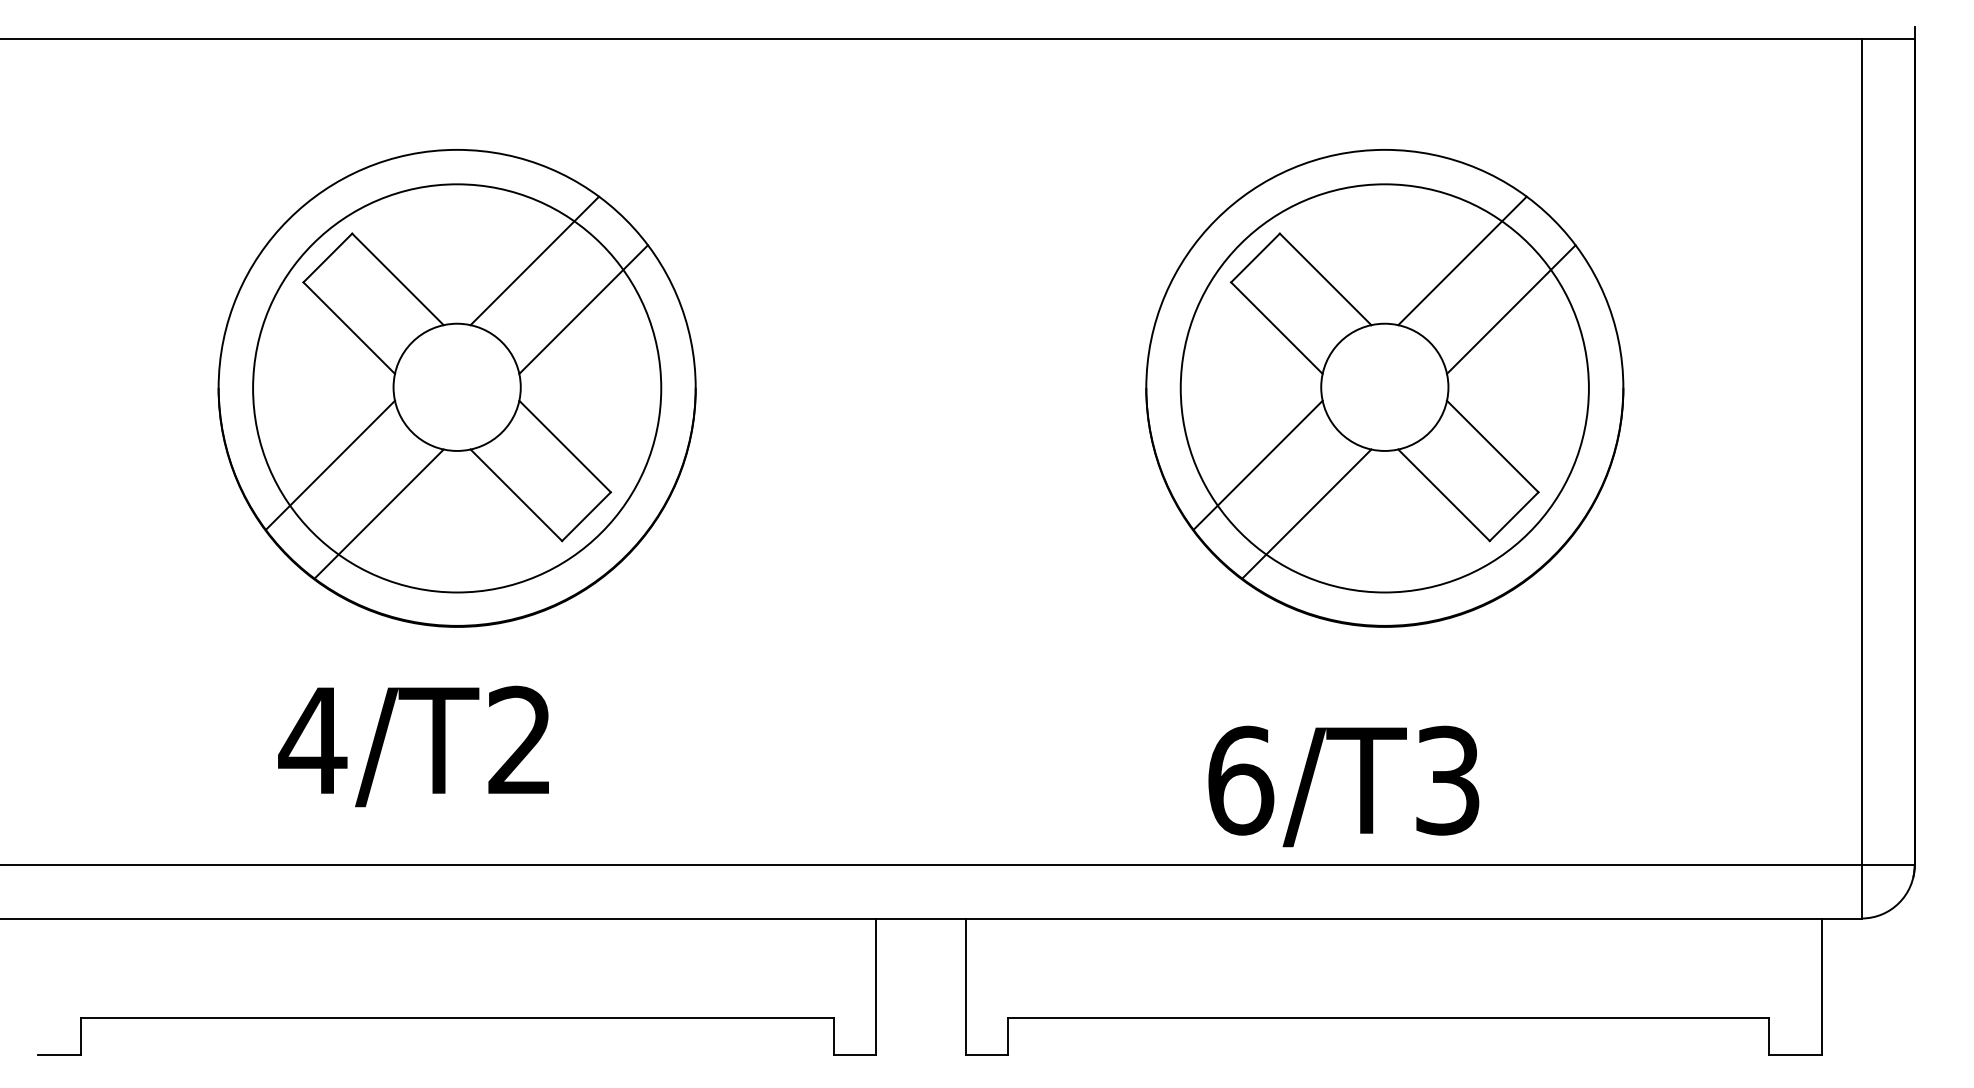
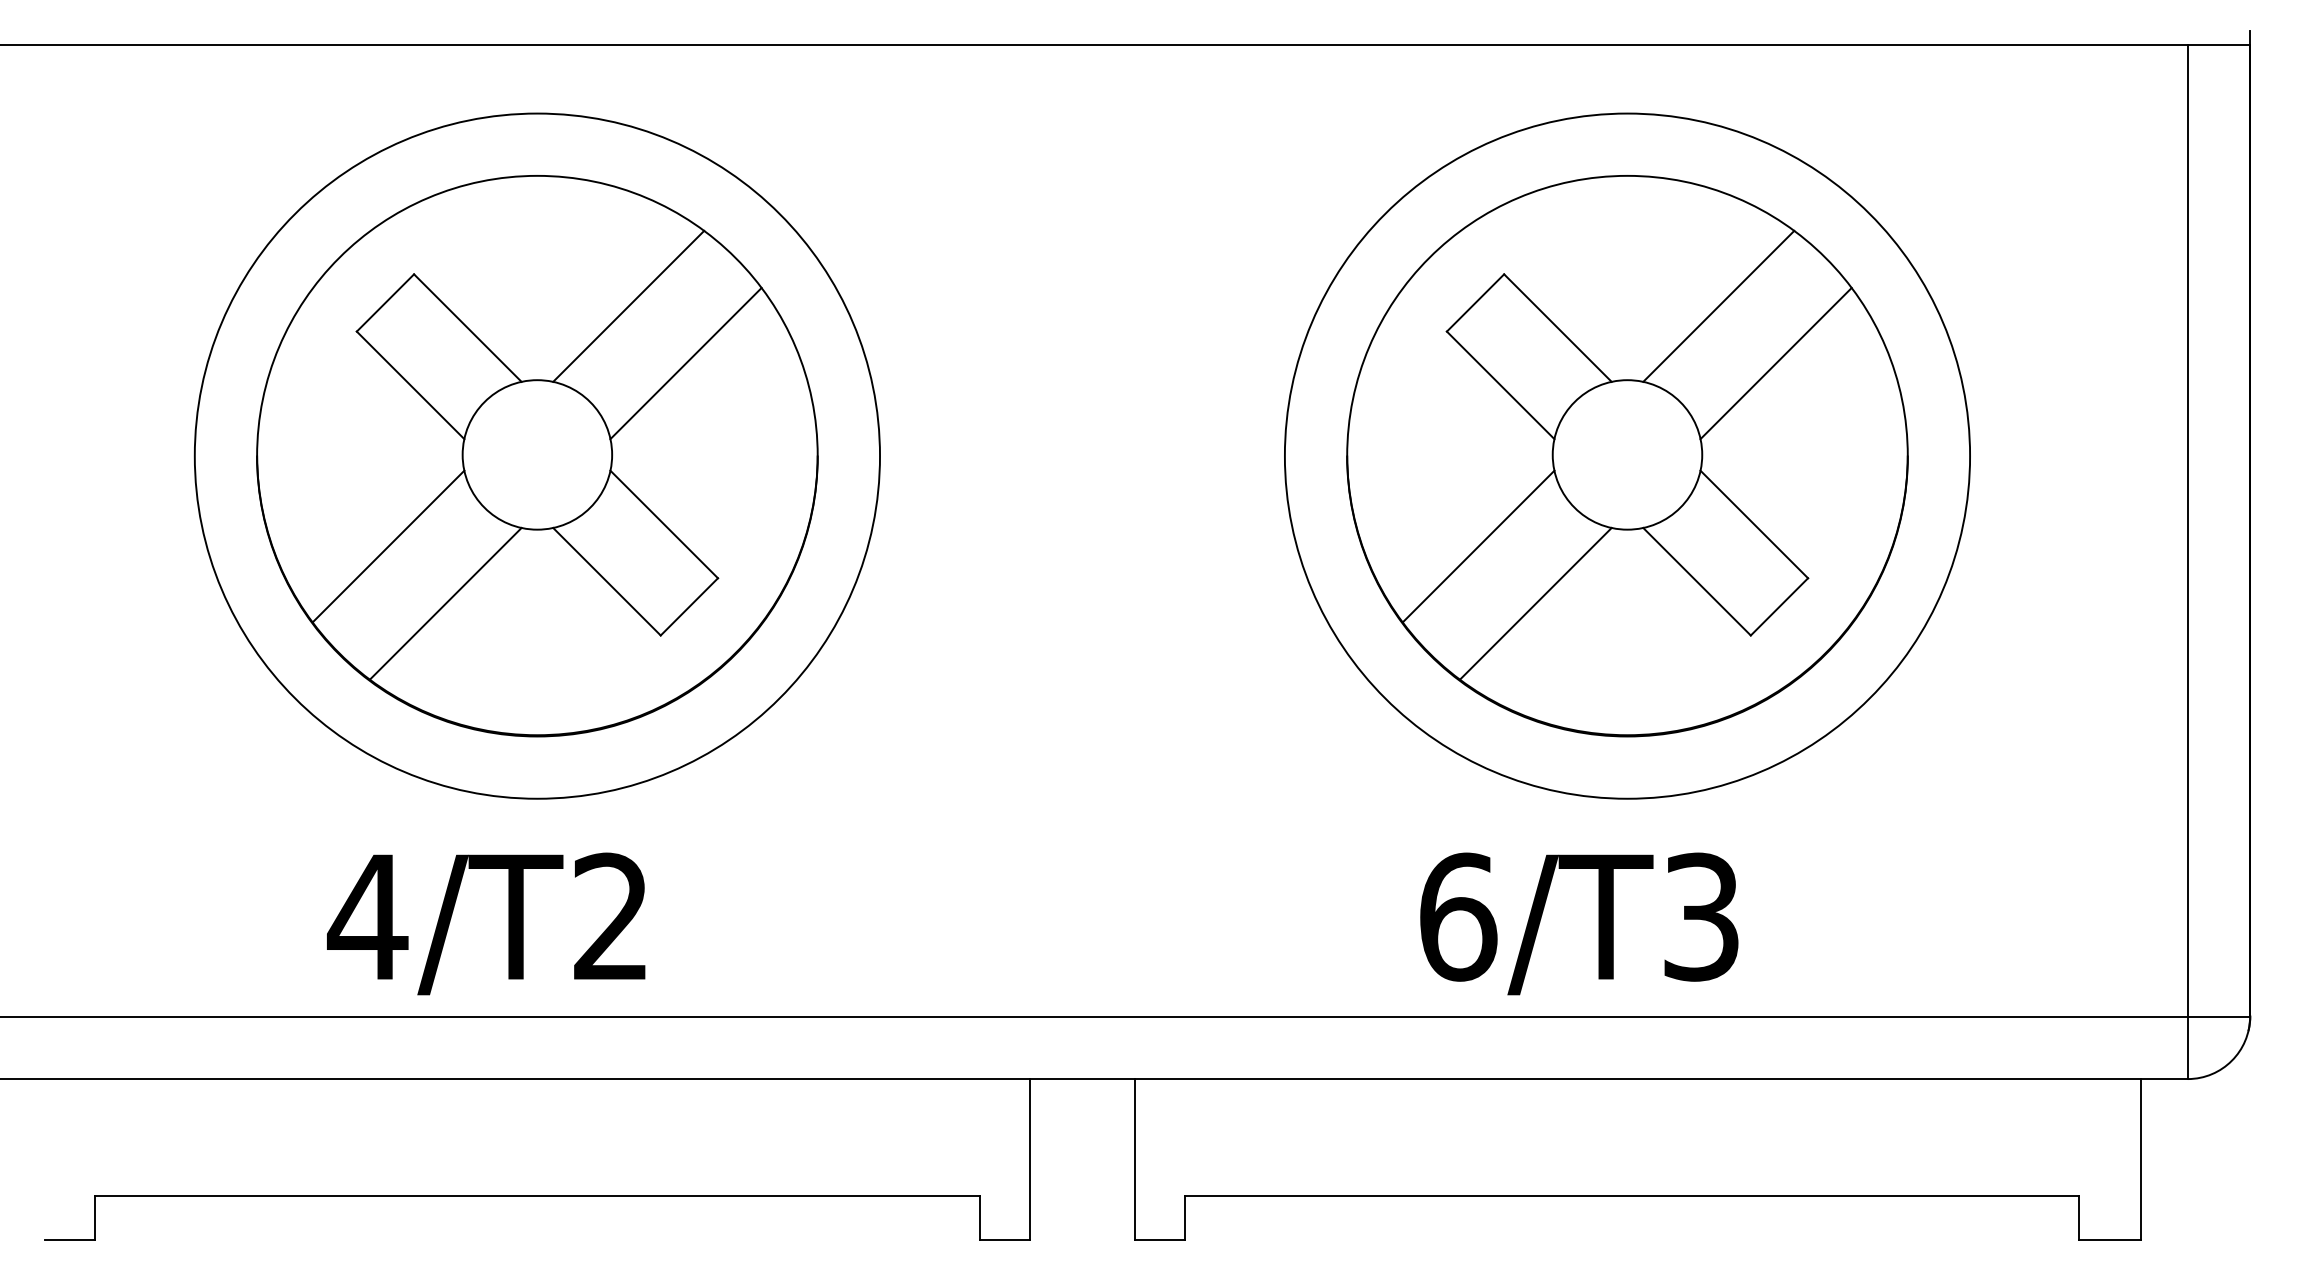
circle: (457, 387) -> (537, 455), size x1.43
circle: (1384, 387) -> (1627, 455), size x1.43
text: (413, 746) -> (486, 923), moved

